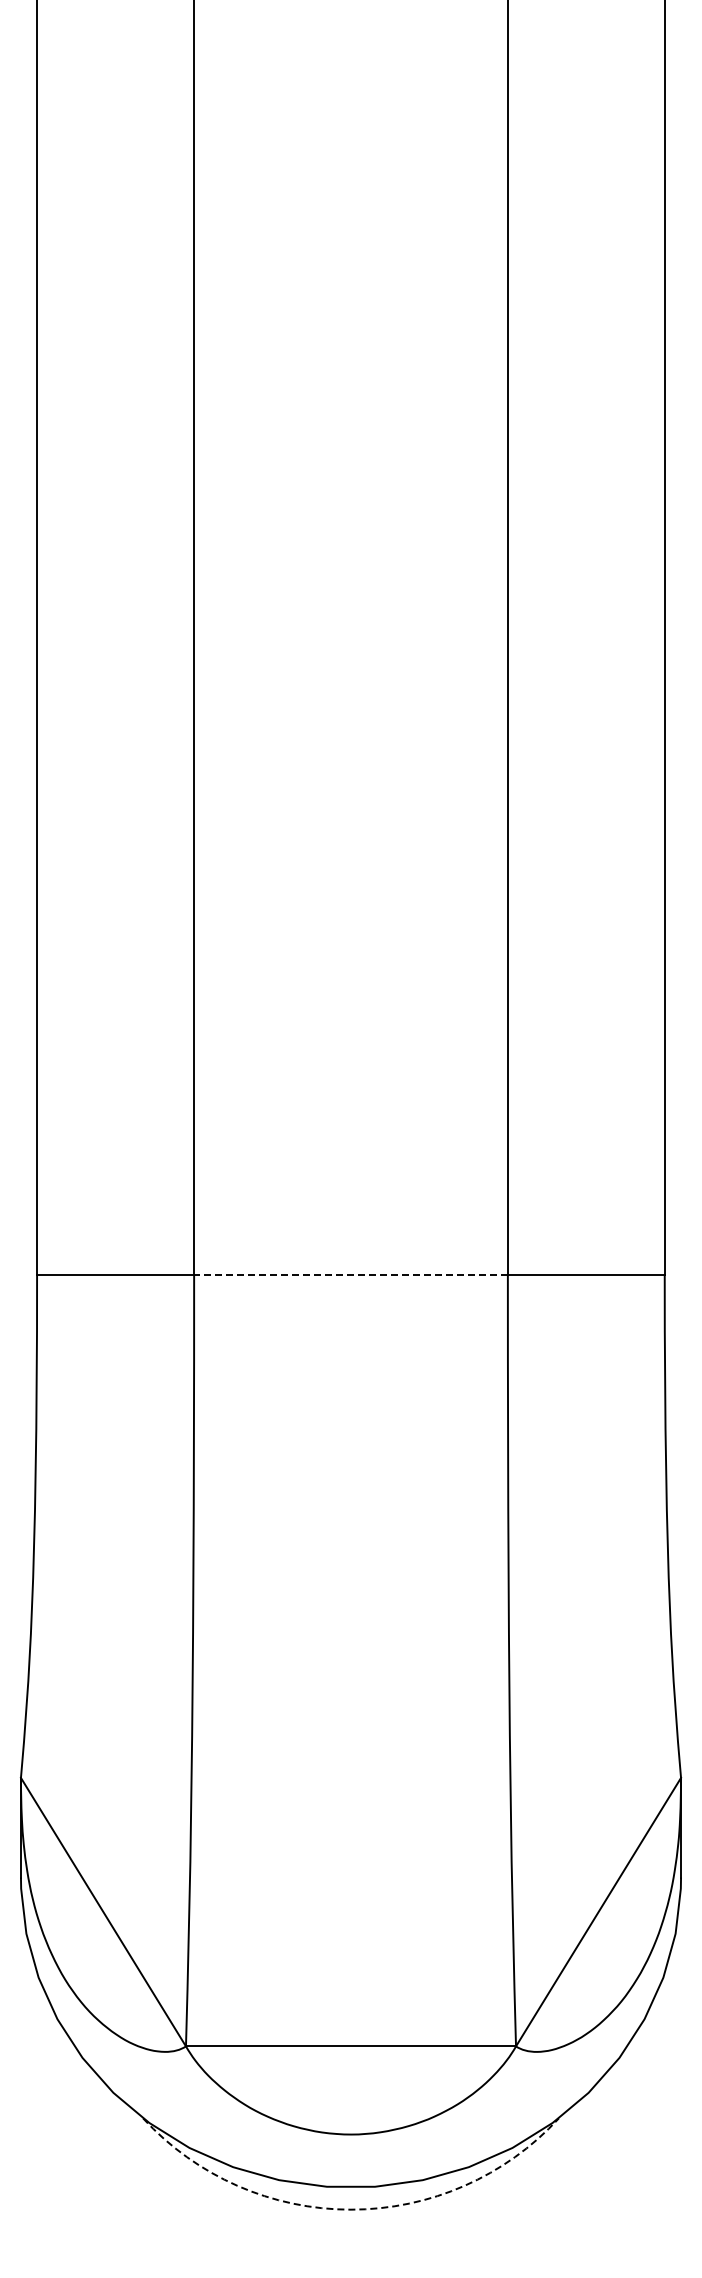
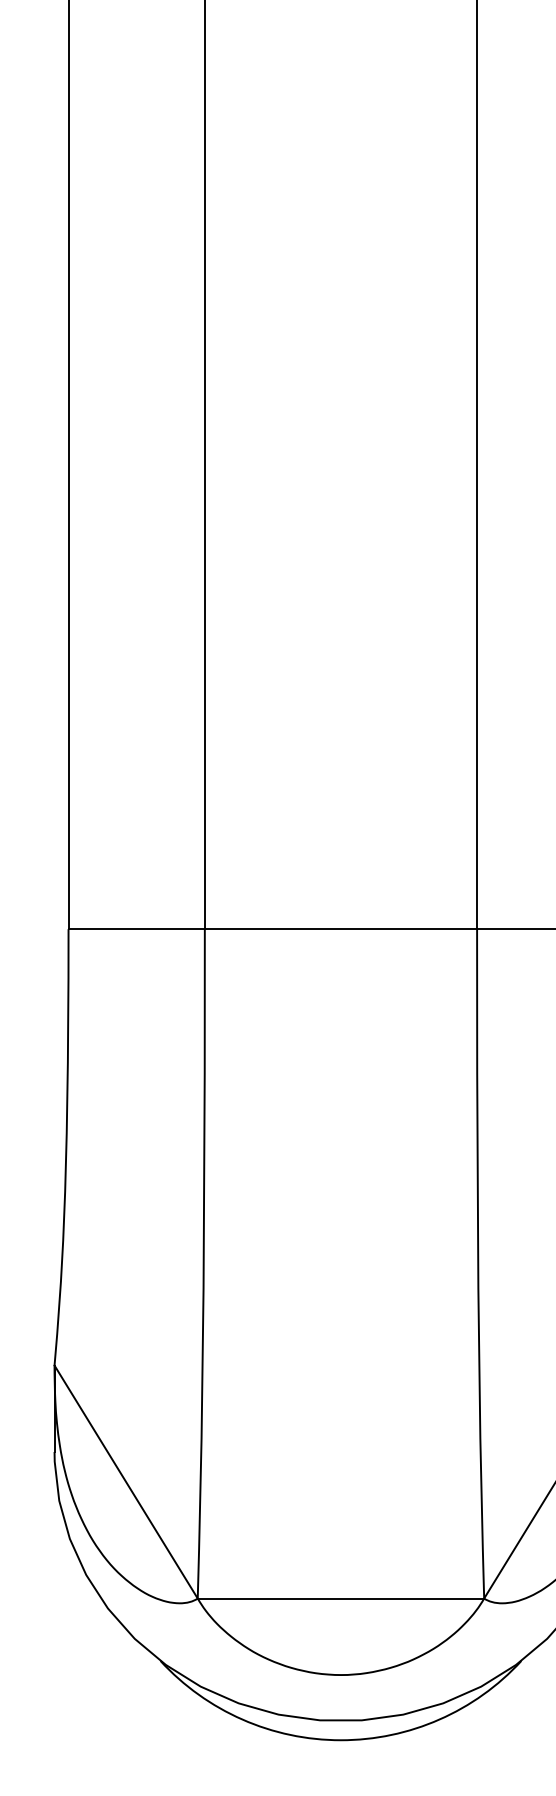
line: (351, 1275) -> (341, 929), dashed -> solid
arc: (351, 2209) -> (341, 1740), dashed -> solid

